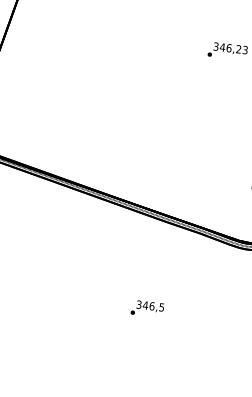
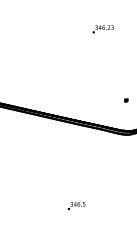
text: (147, 309) -> (76, 206), moved

